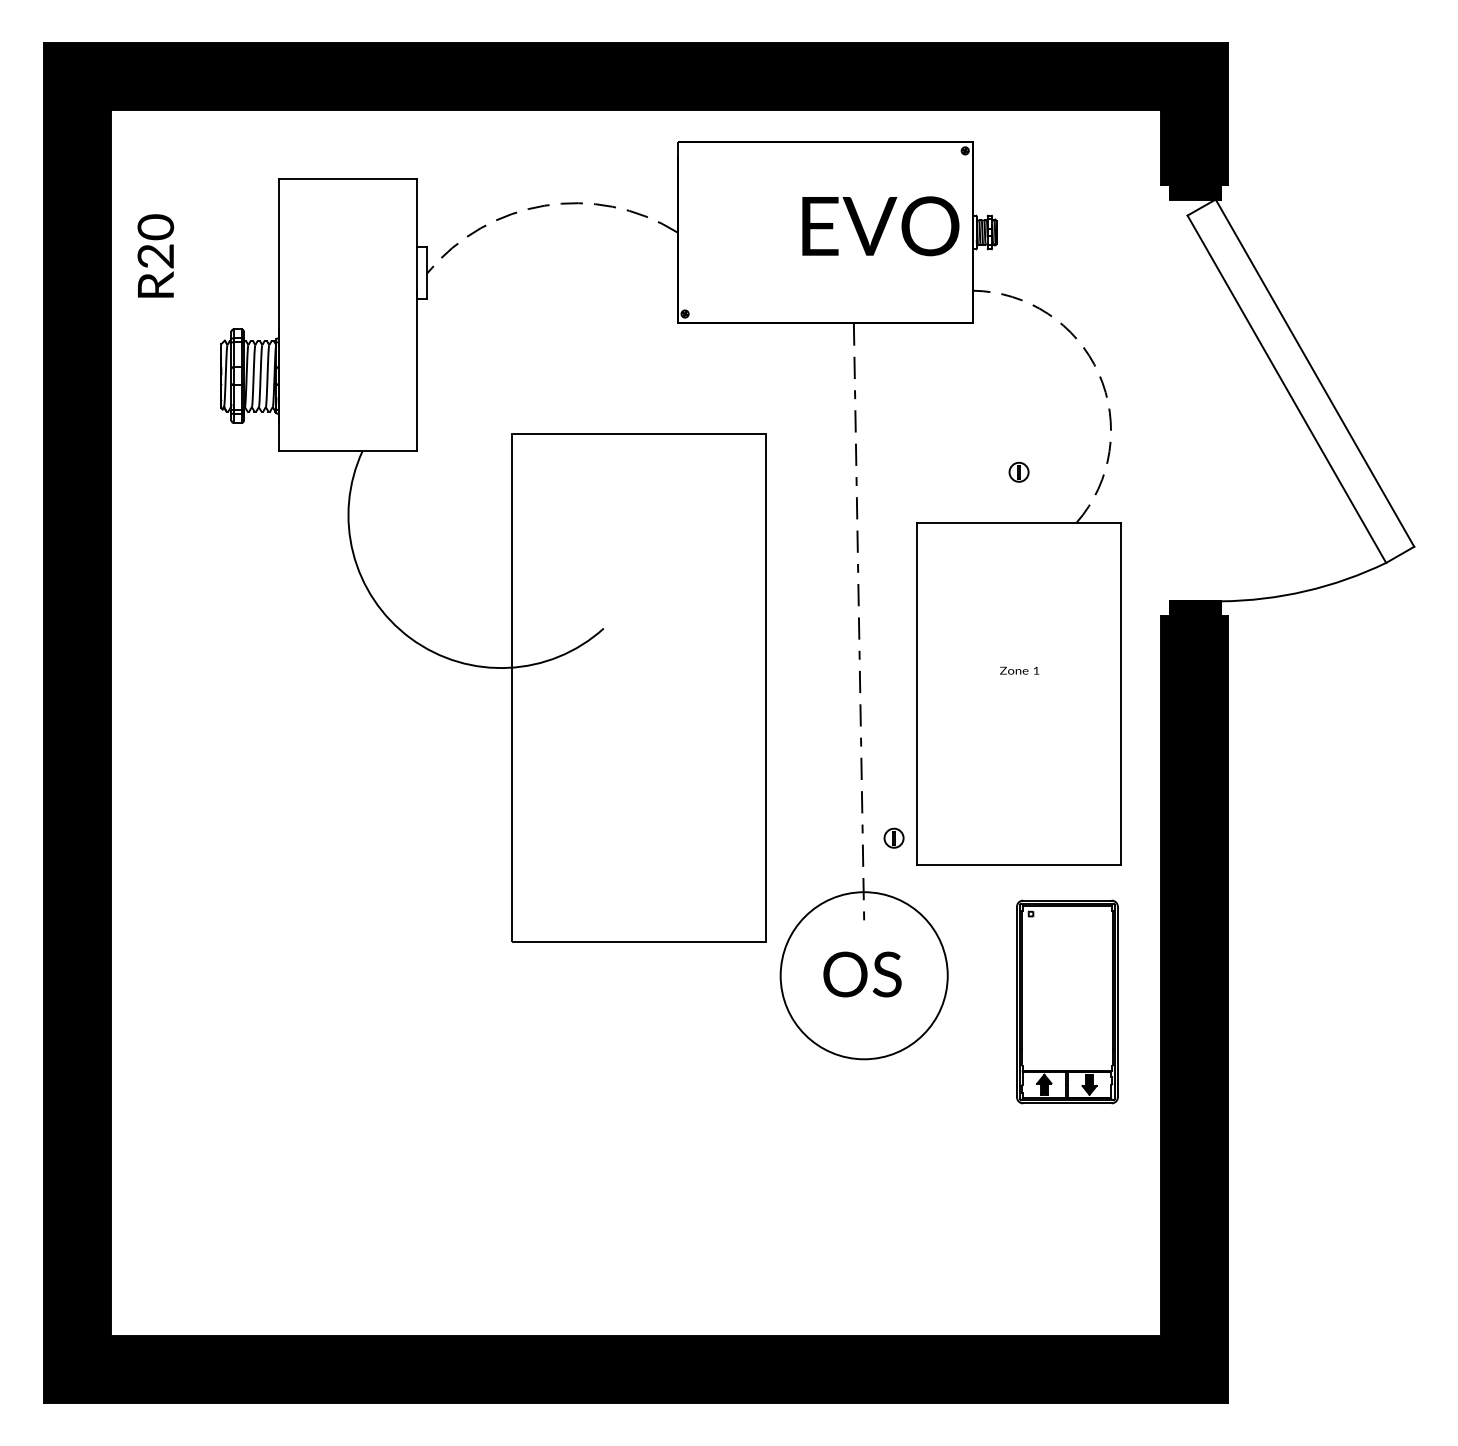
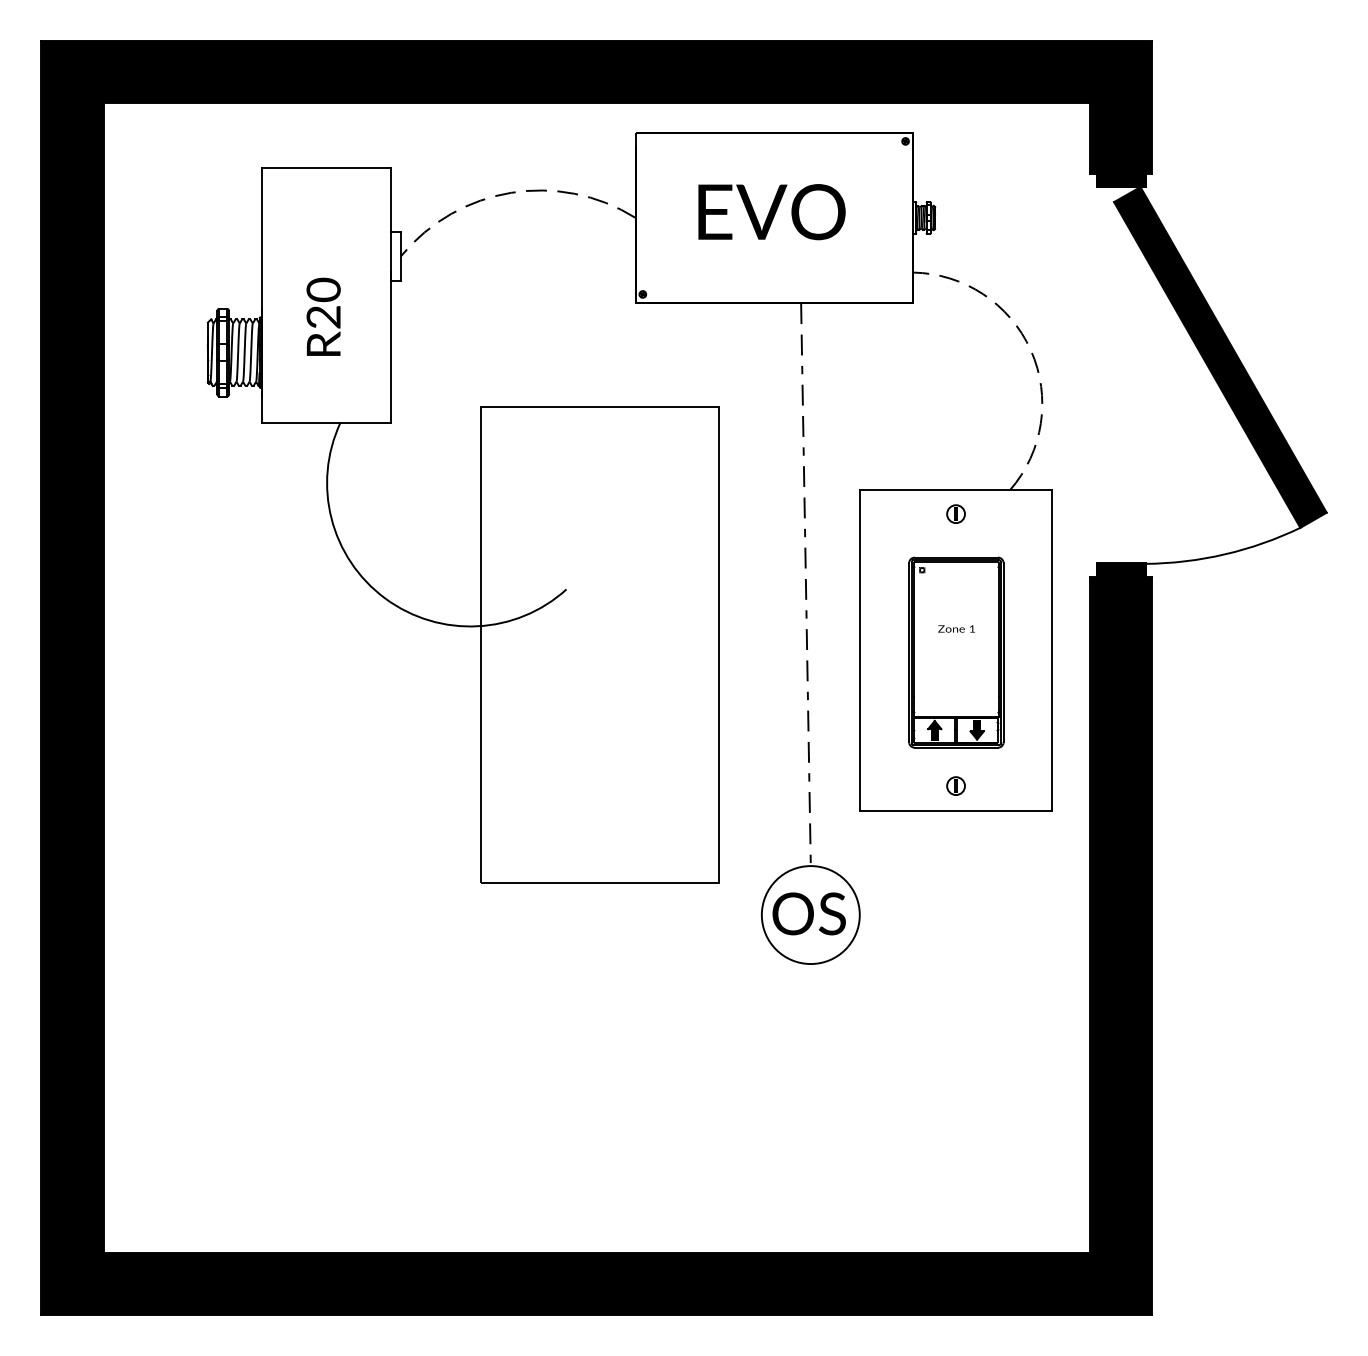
text: (880, 226) -> (771, 212), moved
text: (155, 255) -> (323, 316), moved
fill: (1300, 380) -> (1220, 356), added
part: (1018, 471) -> (955, 513), moved
part: (893, 837) -> (955, 785), moved
circle: (864, 975) -> (811, 914), size x0.62
part: (1067, 1001) -> (956, 652), moved

